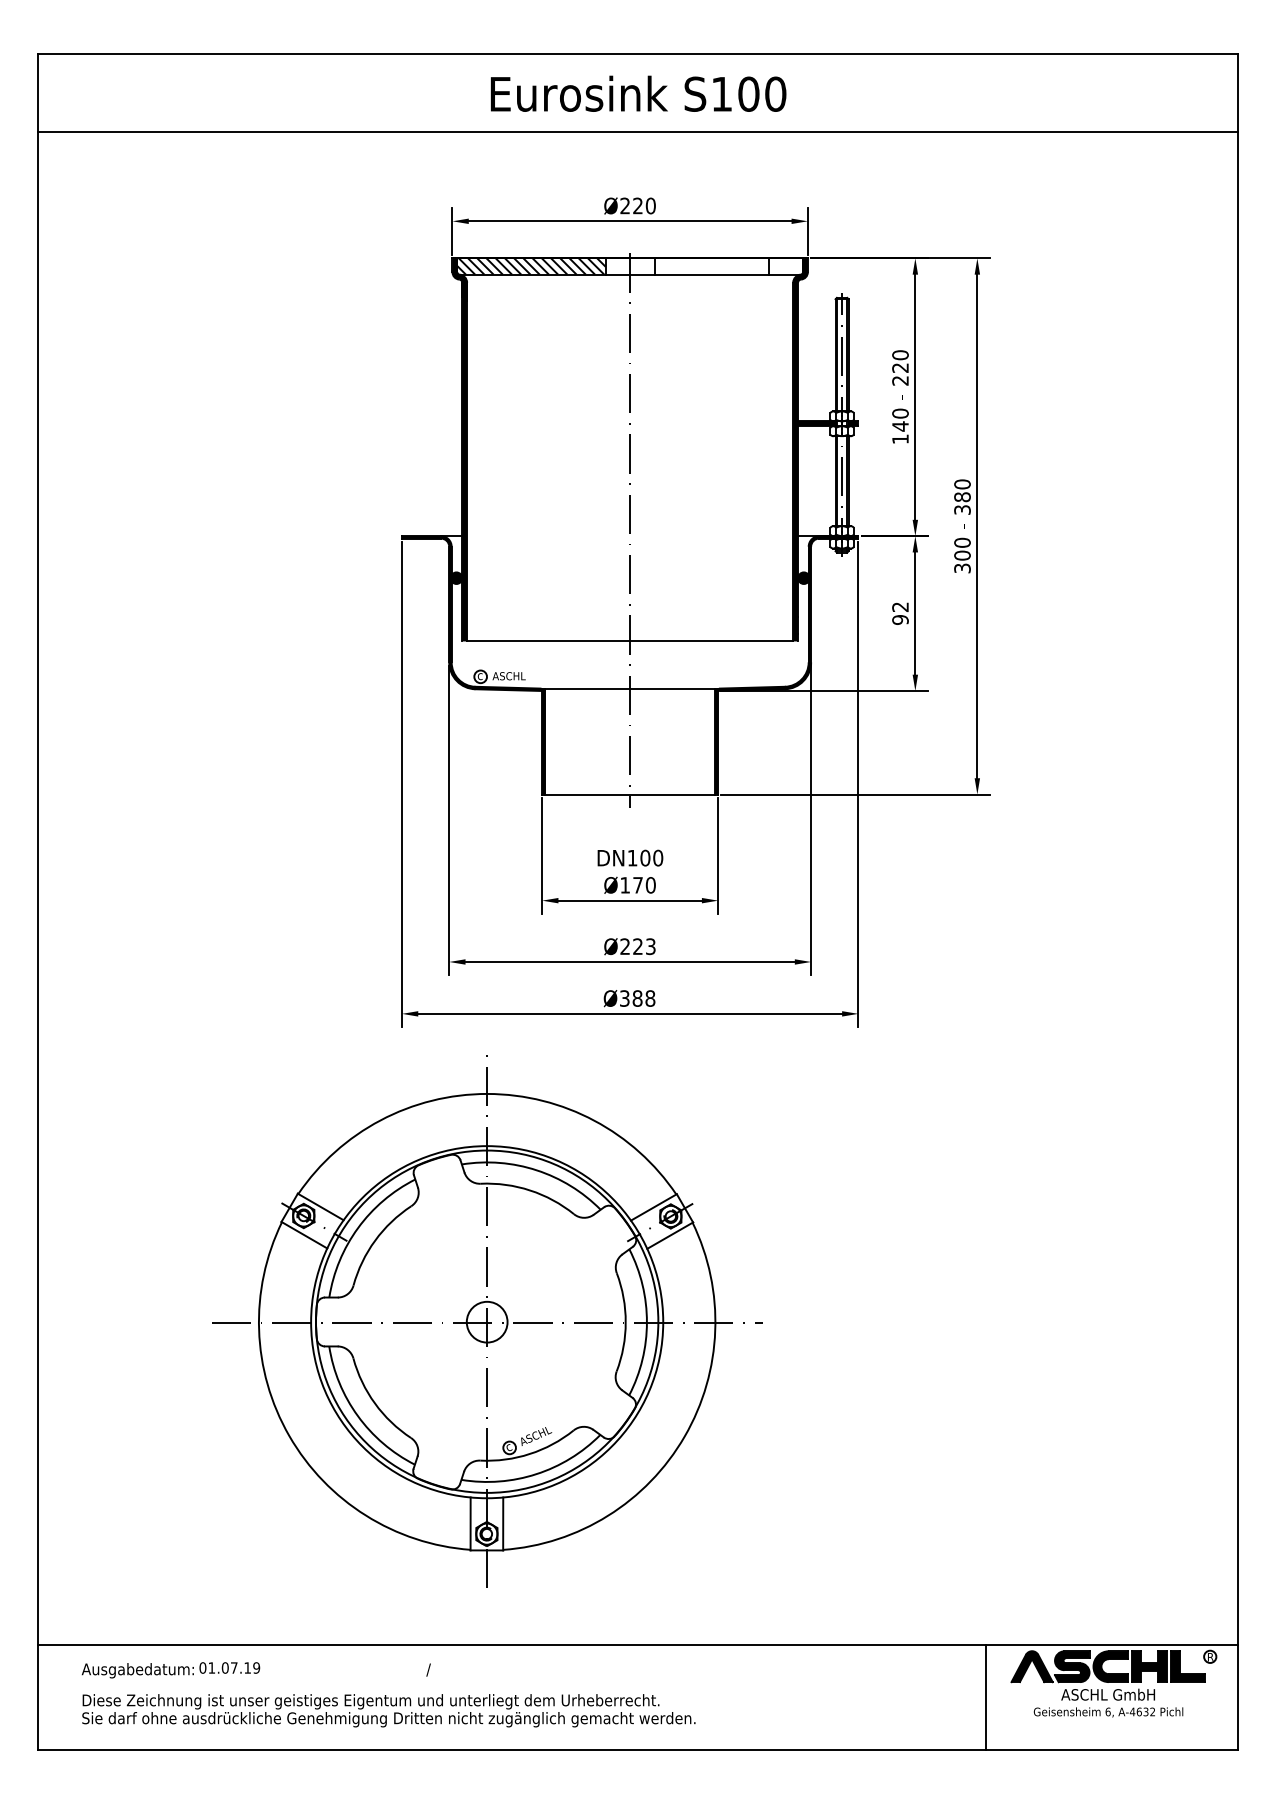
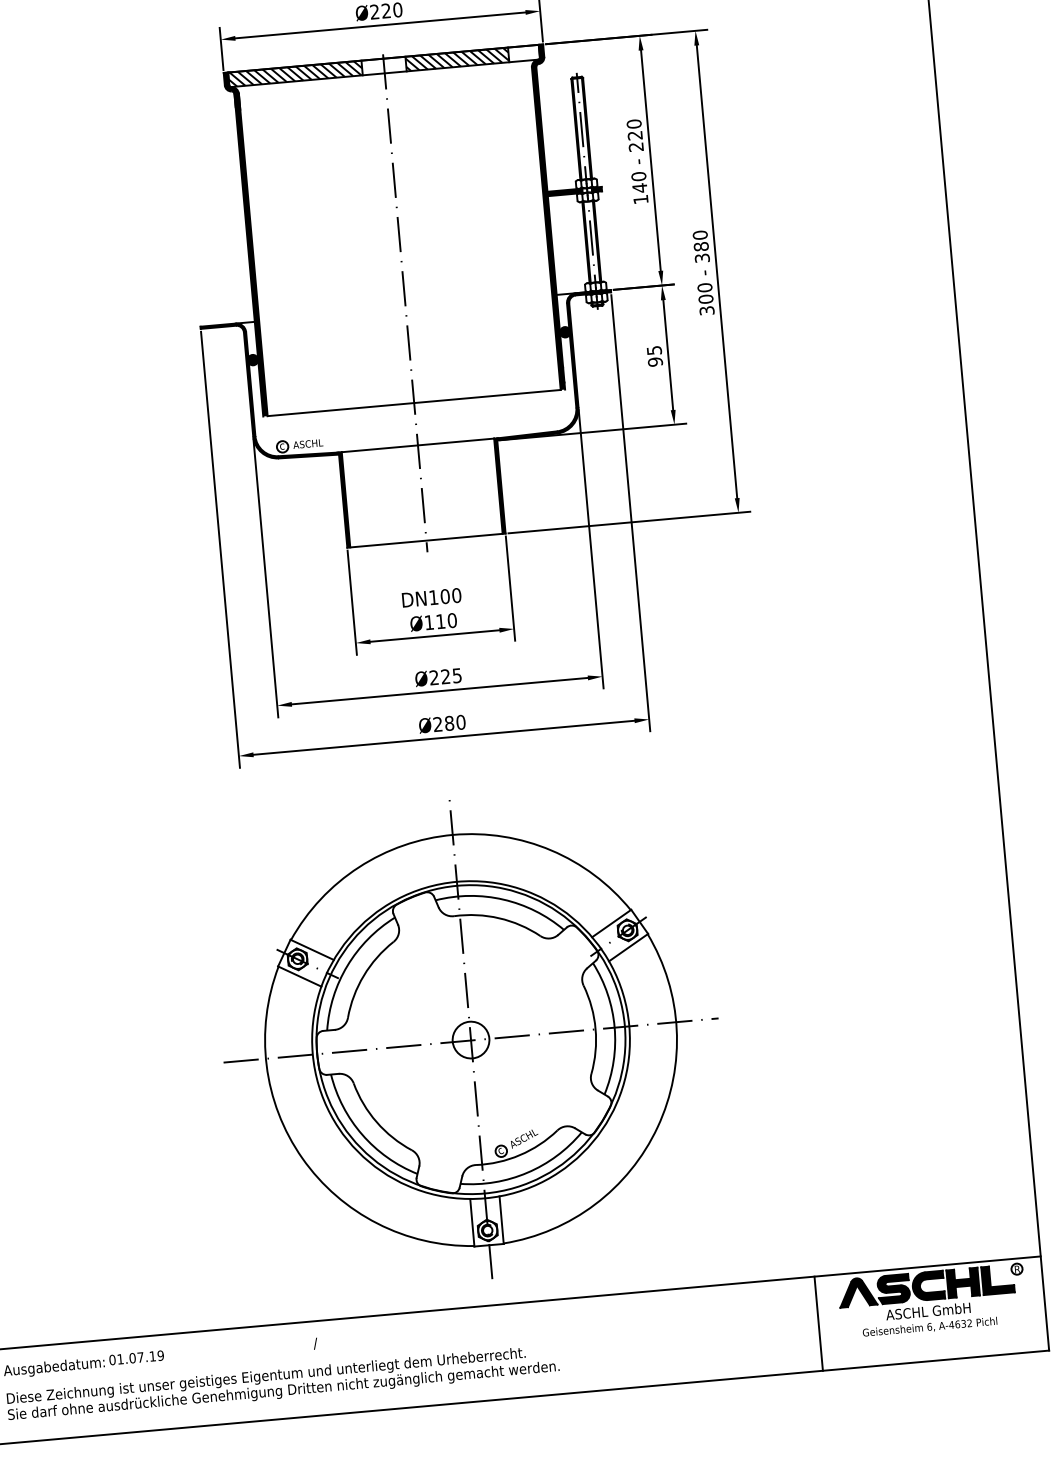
hatch: (711, 266) -> (457, 59), added
text: (900, 606) -> (654, 349), 92 -> 95
text: (637, 885) -> (440, 621), Ø170 -> Ø110
text: (650, 946) -> (456, 675), Ø223 -> Ø225
text: (637, 998) -> (449, 723), Ø388 -> Ø280
part: (487, 1321) -> (471, 1039), moved

